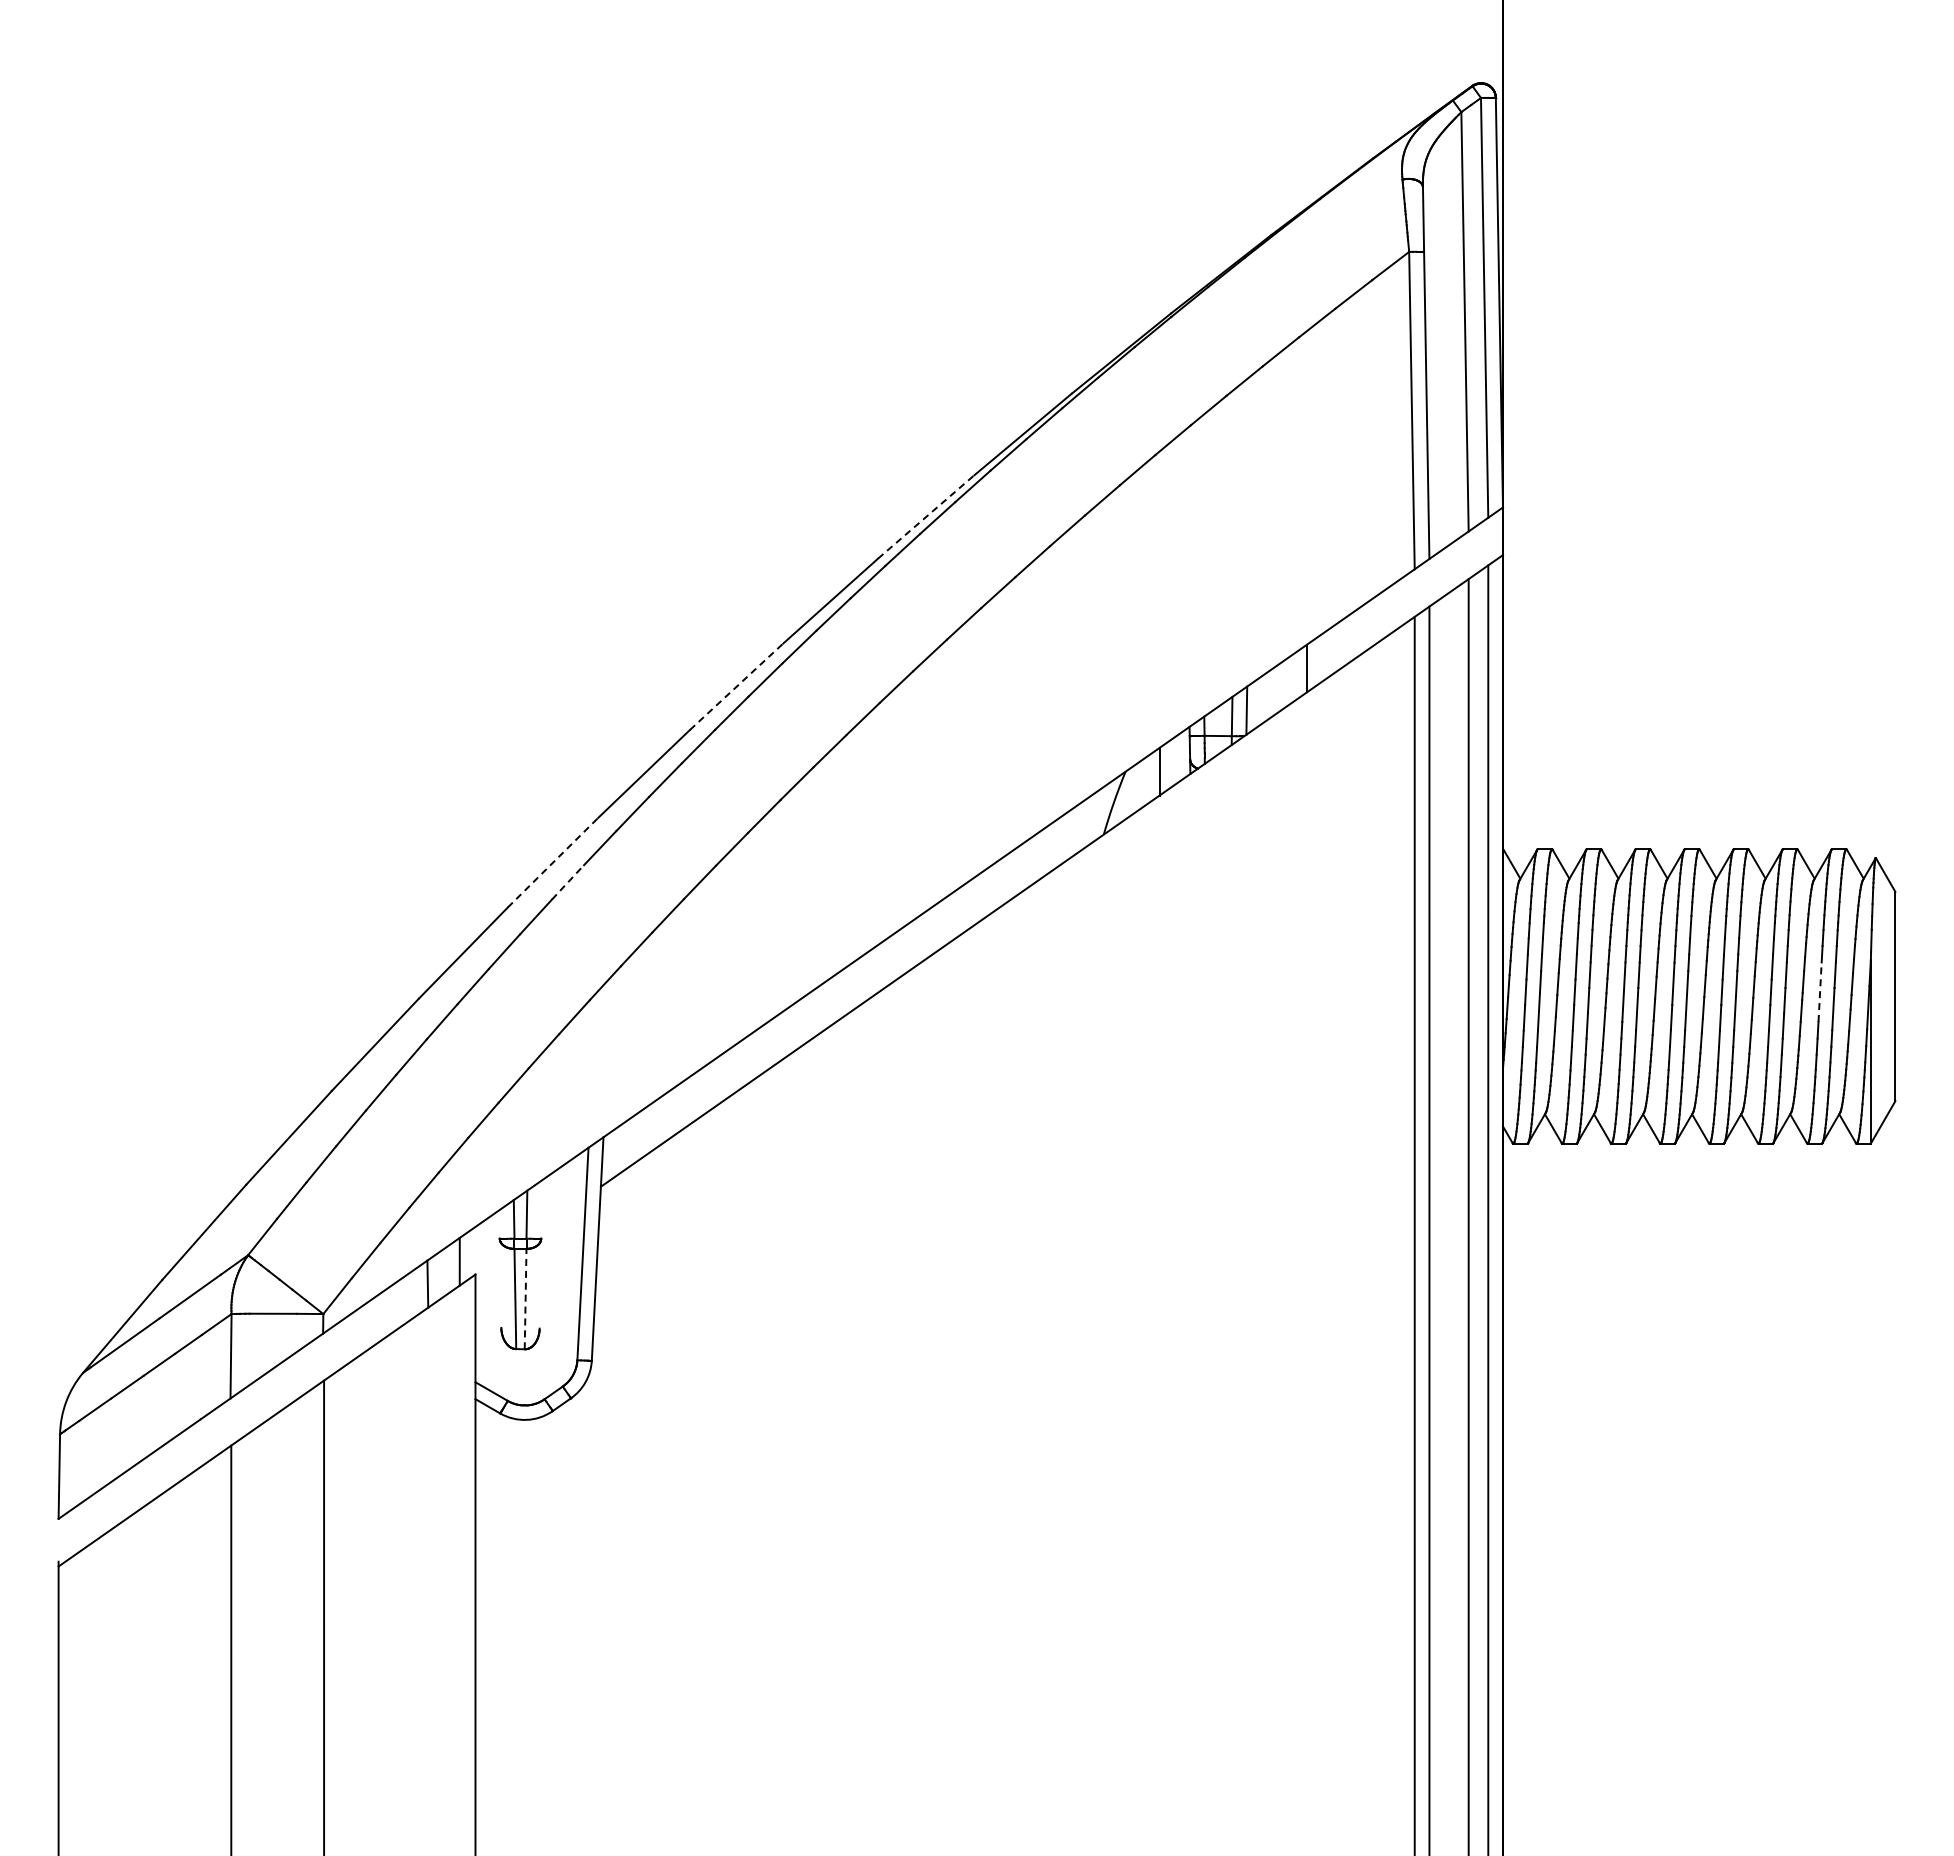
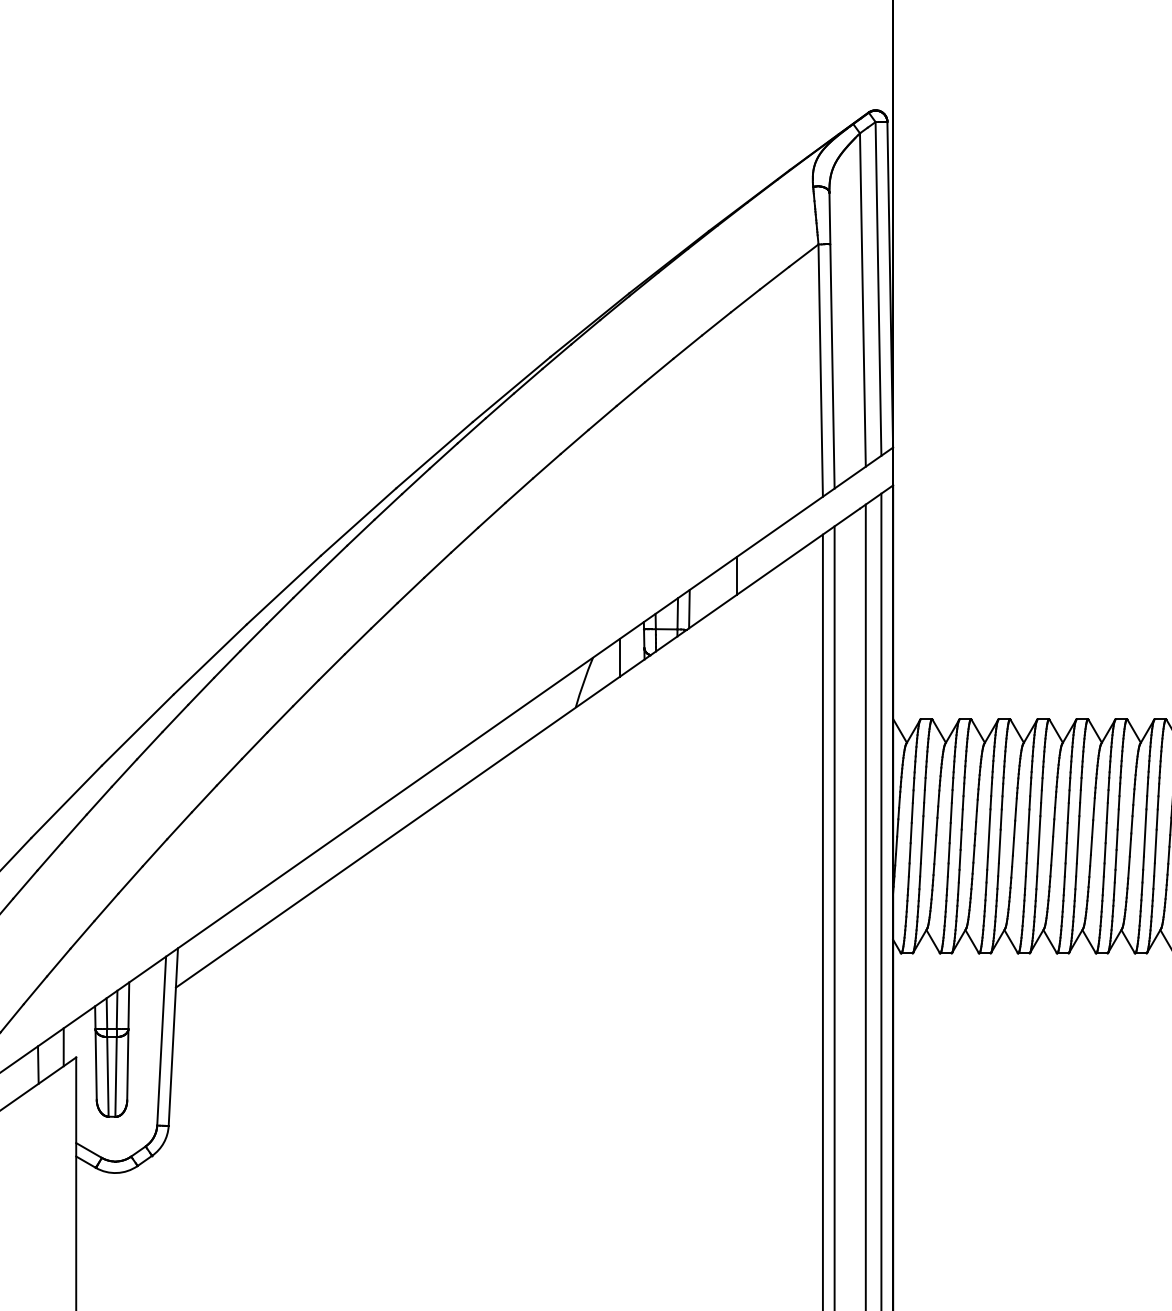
line: (926, 516) -> (434, 454), dashed -> solid
line: (736, 686) -> (283, 589), dashed -> solid
line: (552, 862) -> (137, 729), dashed -> solid
line: (568, 882) -> (150, 745), dashed -> solid
line: (1820, 992) -> (1145, 833), dashed -> solid
line: (540, 1254) -> (127, 1041), added
line: (500, 1268) -> (96, 1052), added
line: (525, 1298) -> (115, 1076), dashed -> solid

